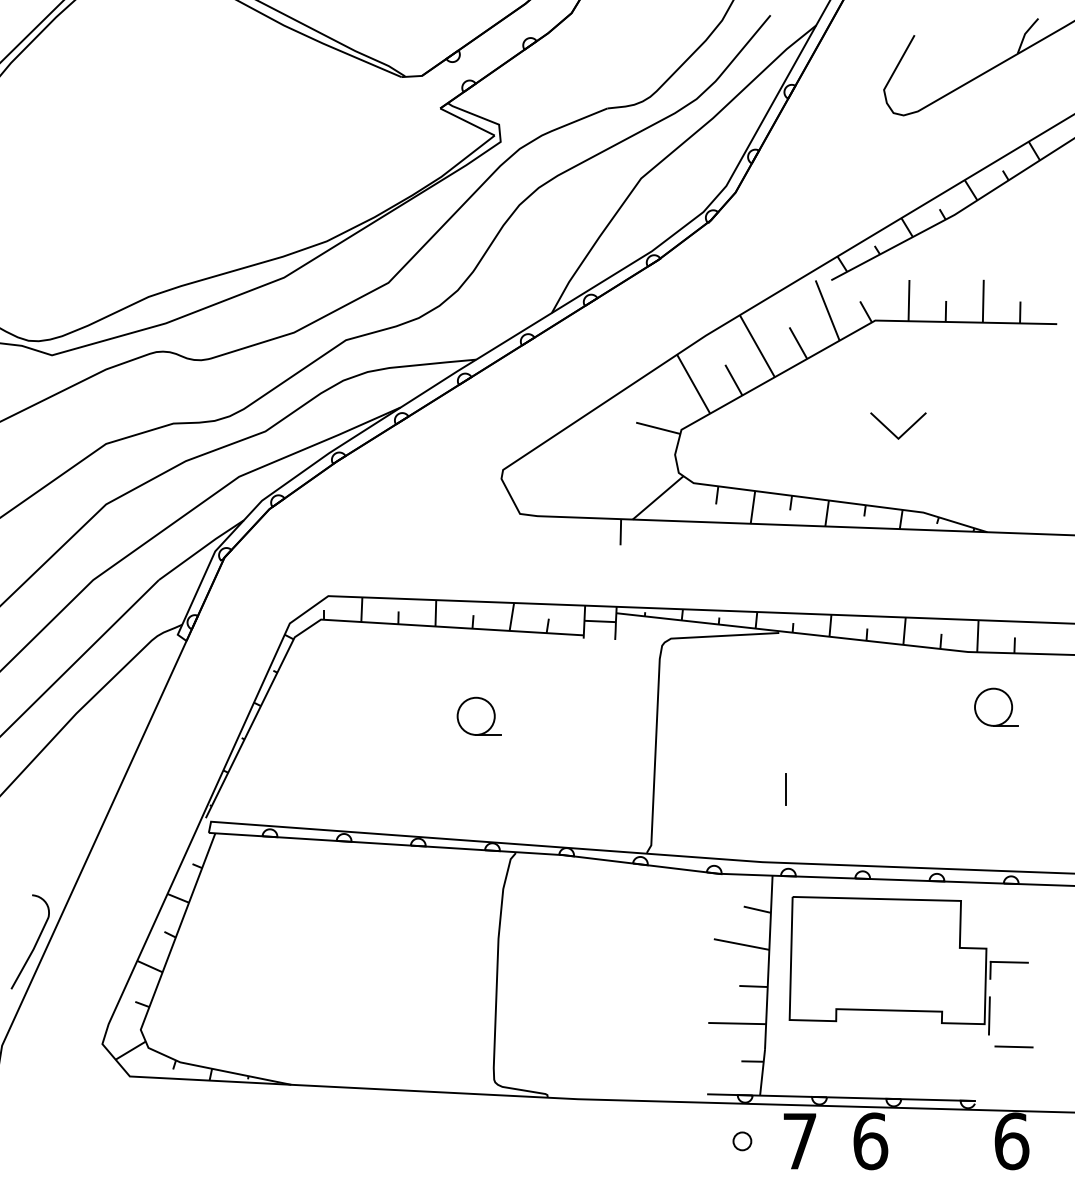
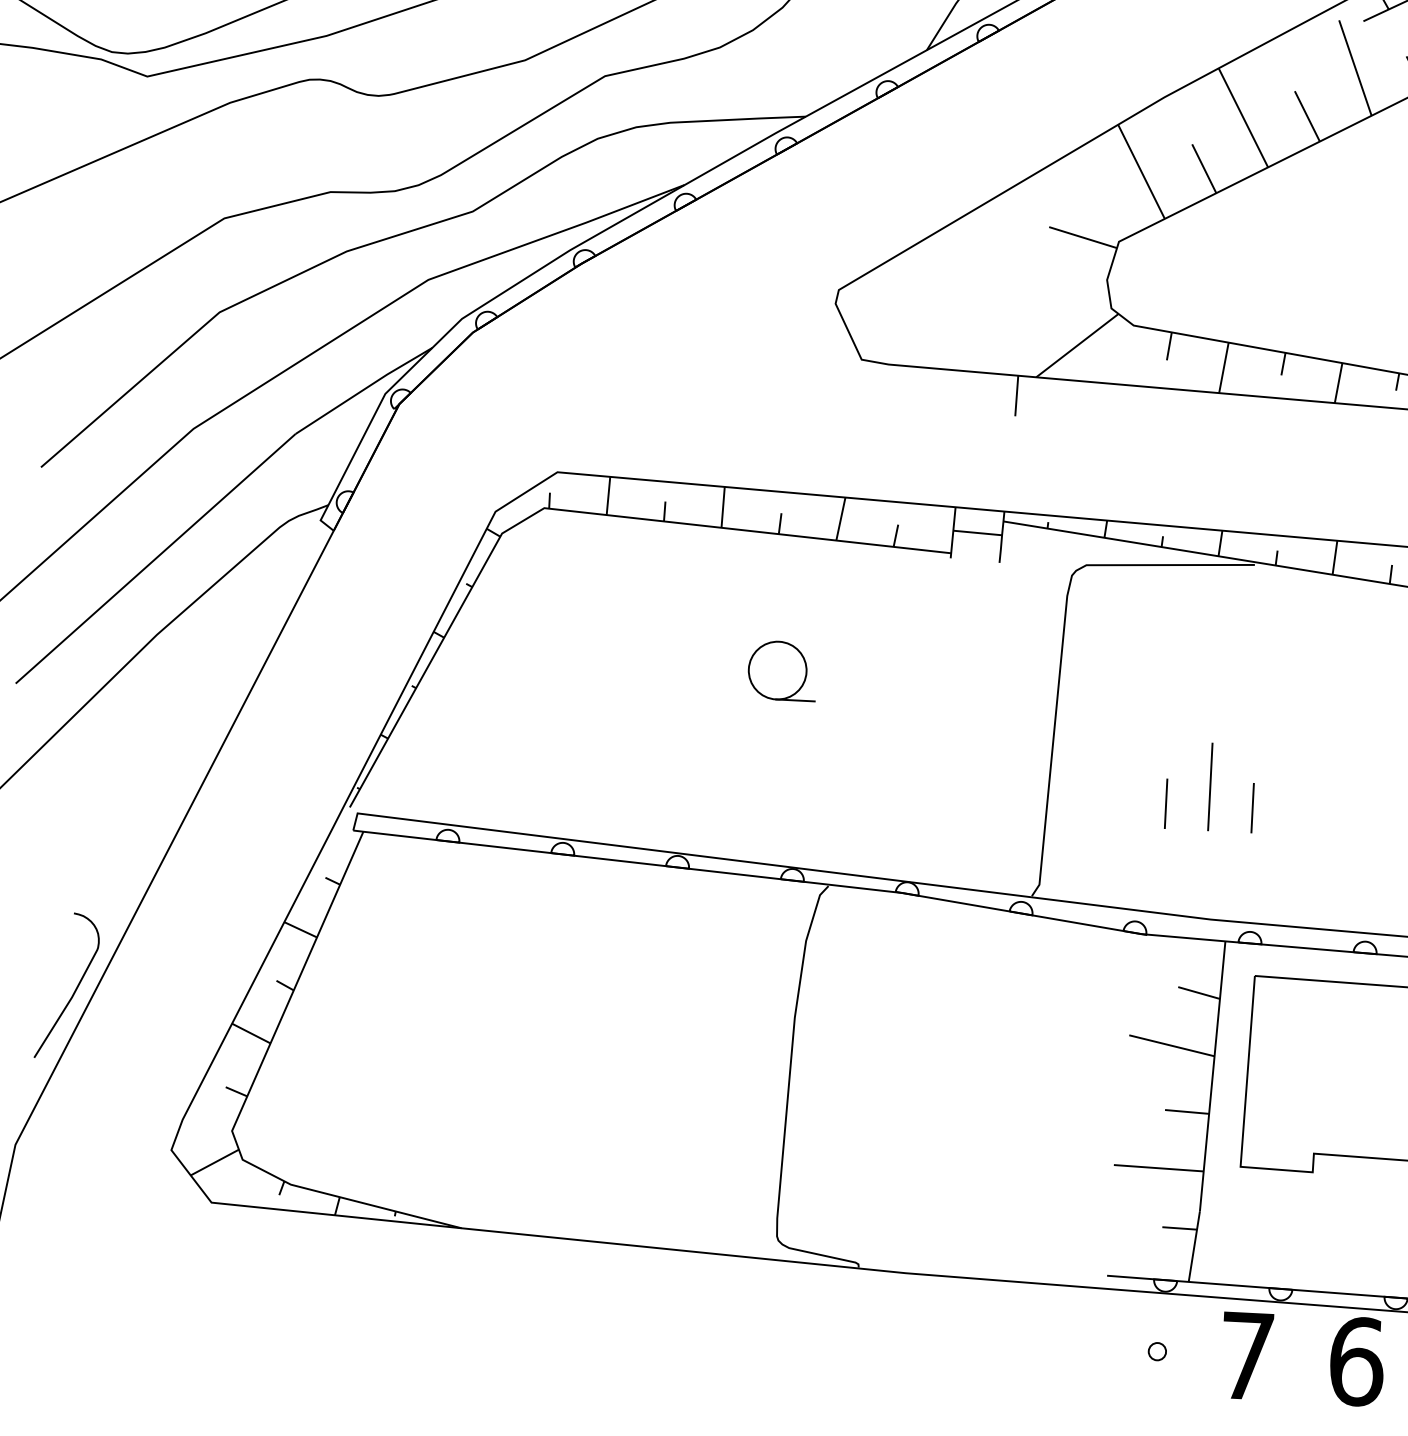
line: (757, 776) -> (1209, 786), added
line: (730, 788) -> (1166, 802), added
circle: (741, 1141) -> (1156, 1351), size x0.62

